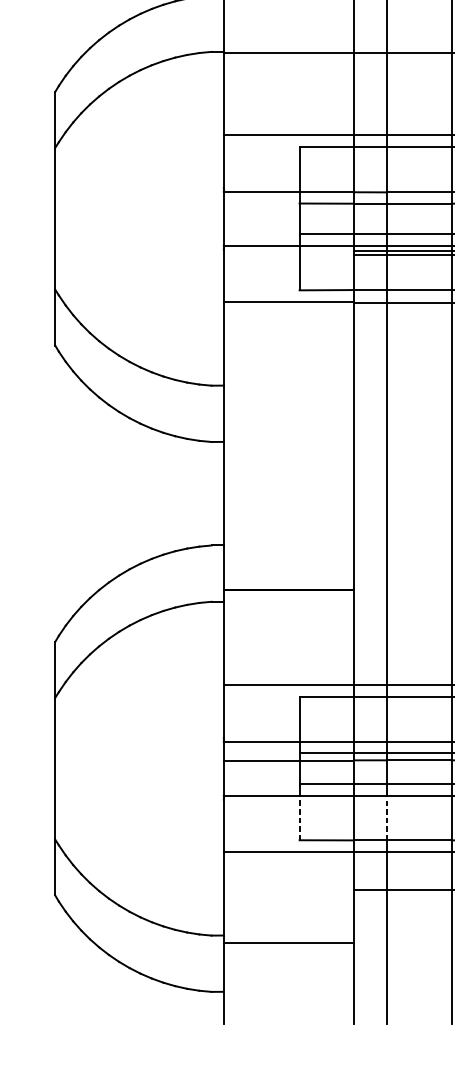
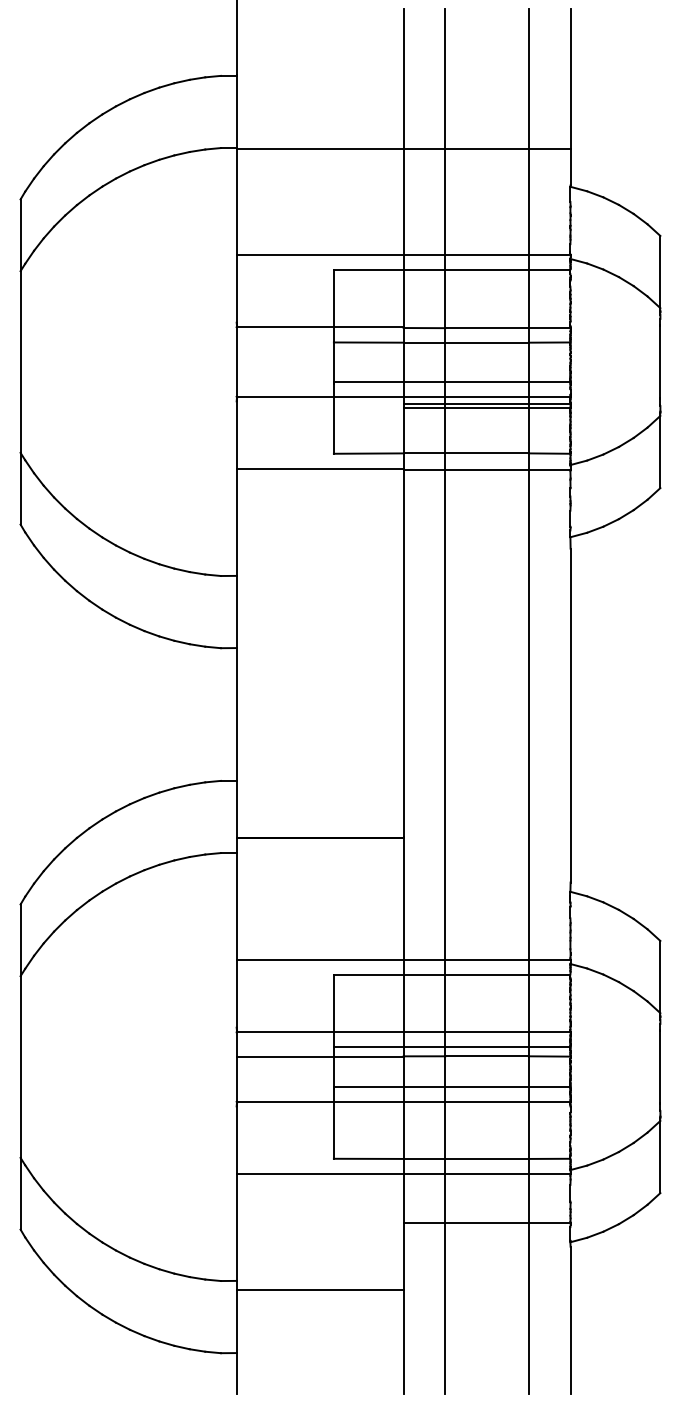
line: (299, 817) -> (333, 1129), dashed -> solid
line: (386, 818) -> (445, 1130), dashed -> solid

